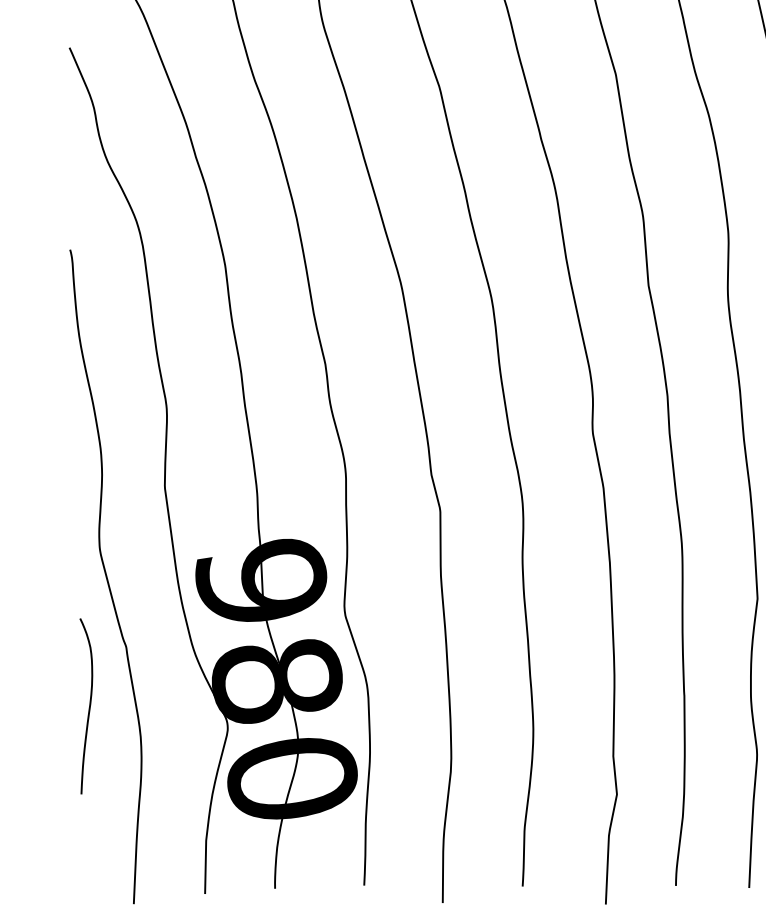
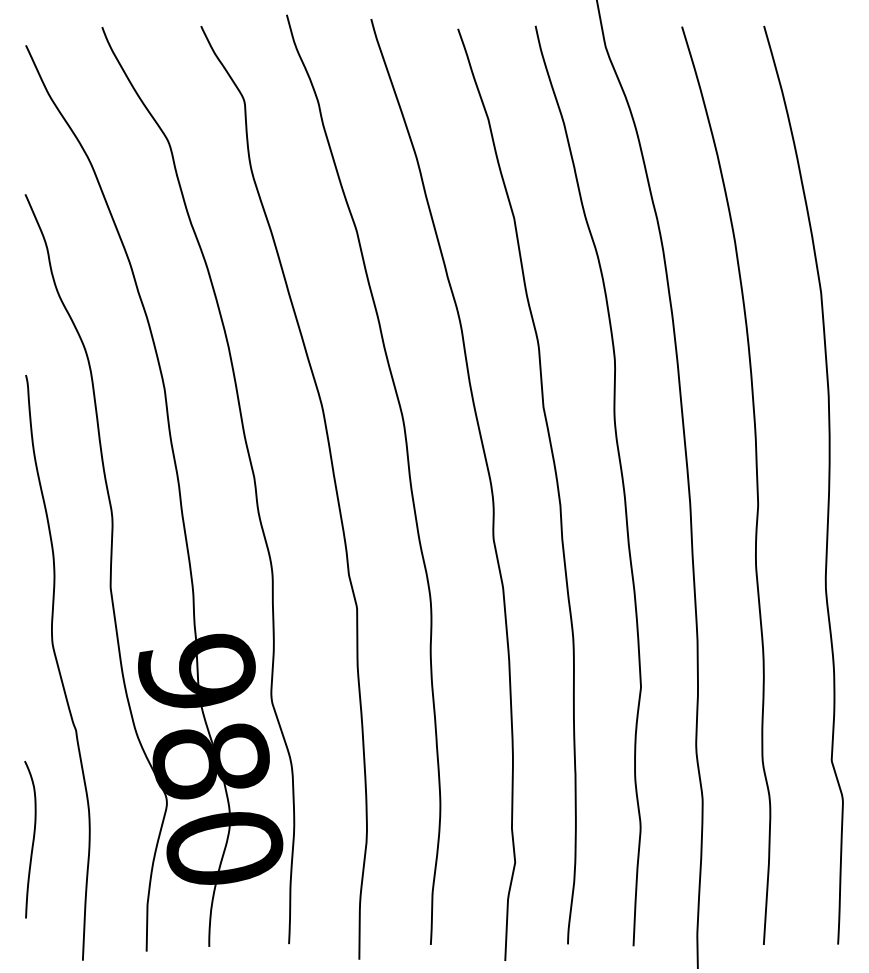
curve: (88, 706) -> (32, 839), moved

